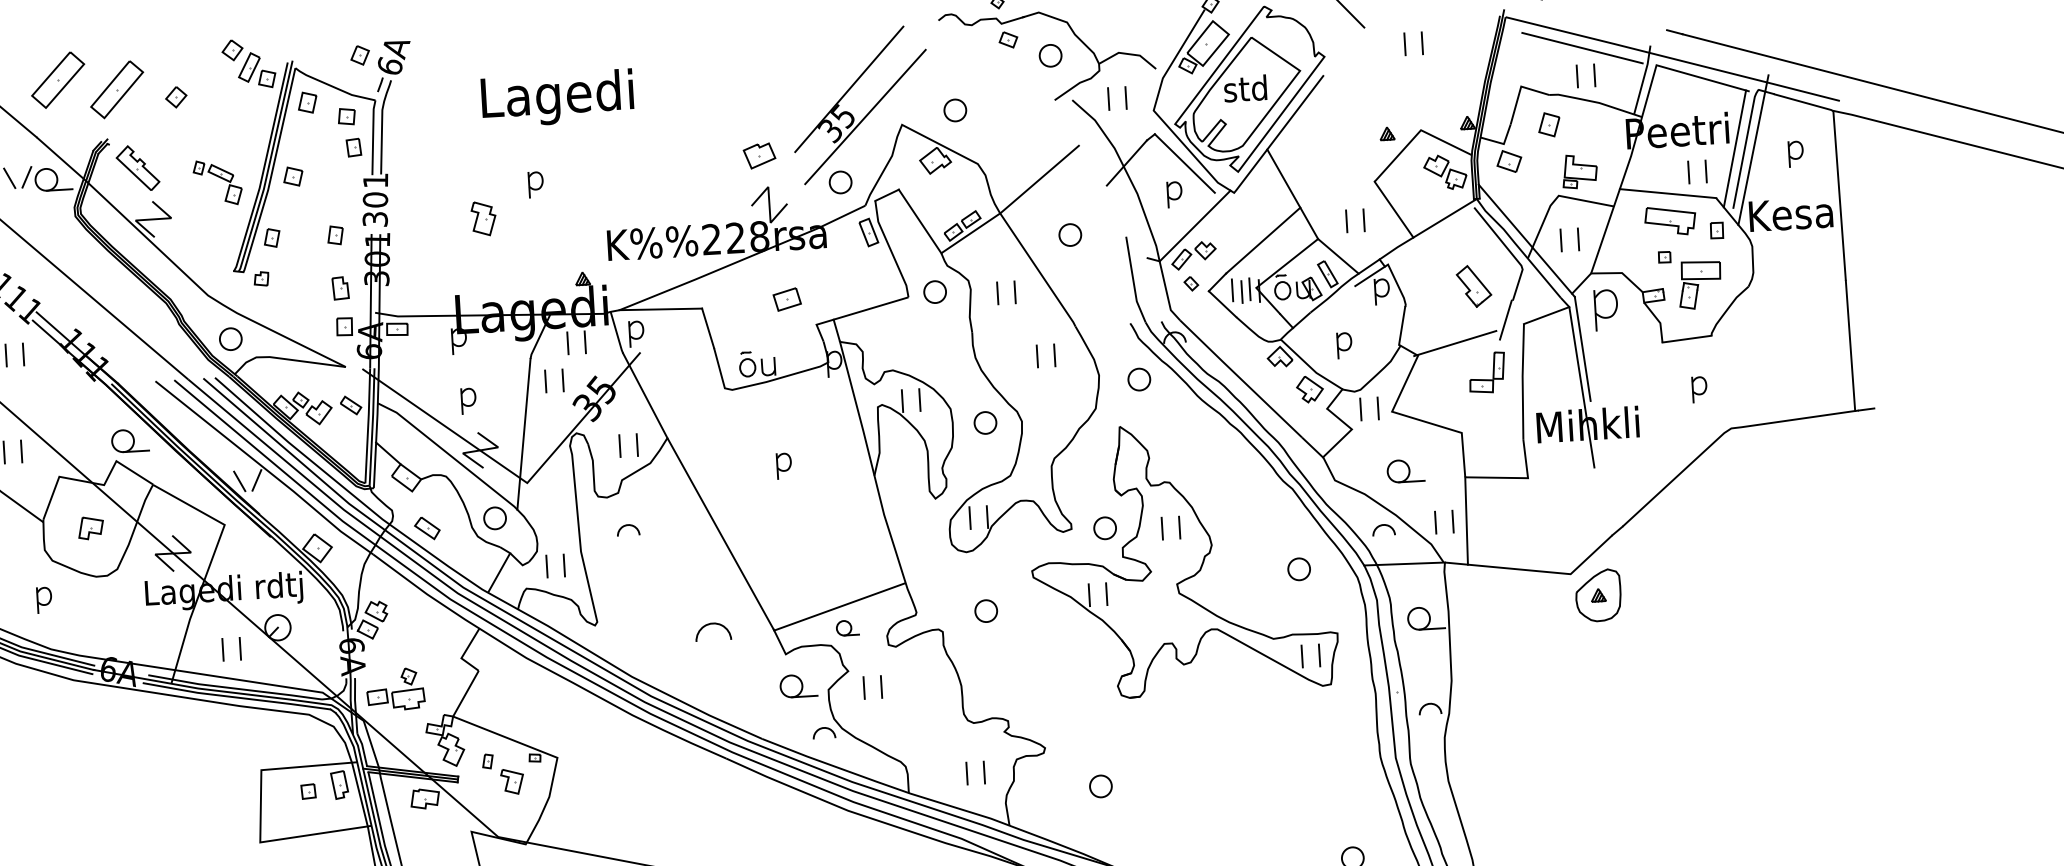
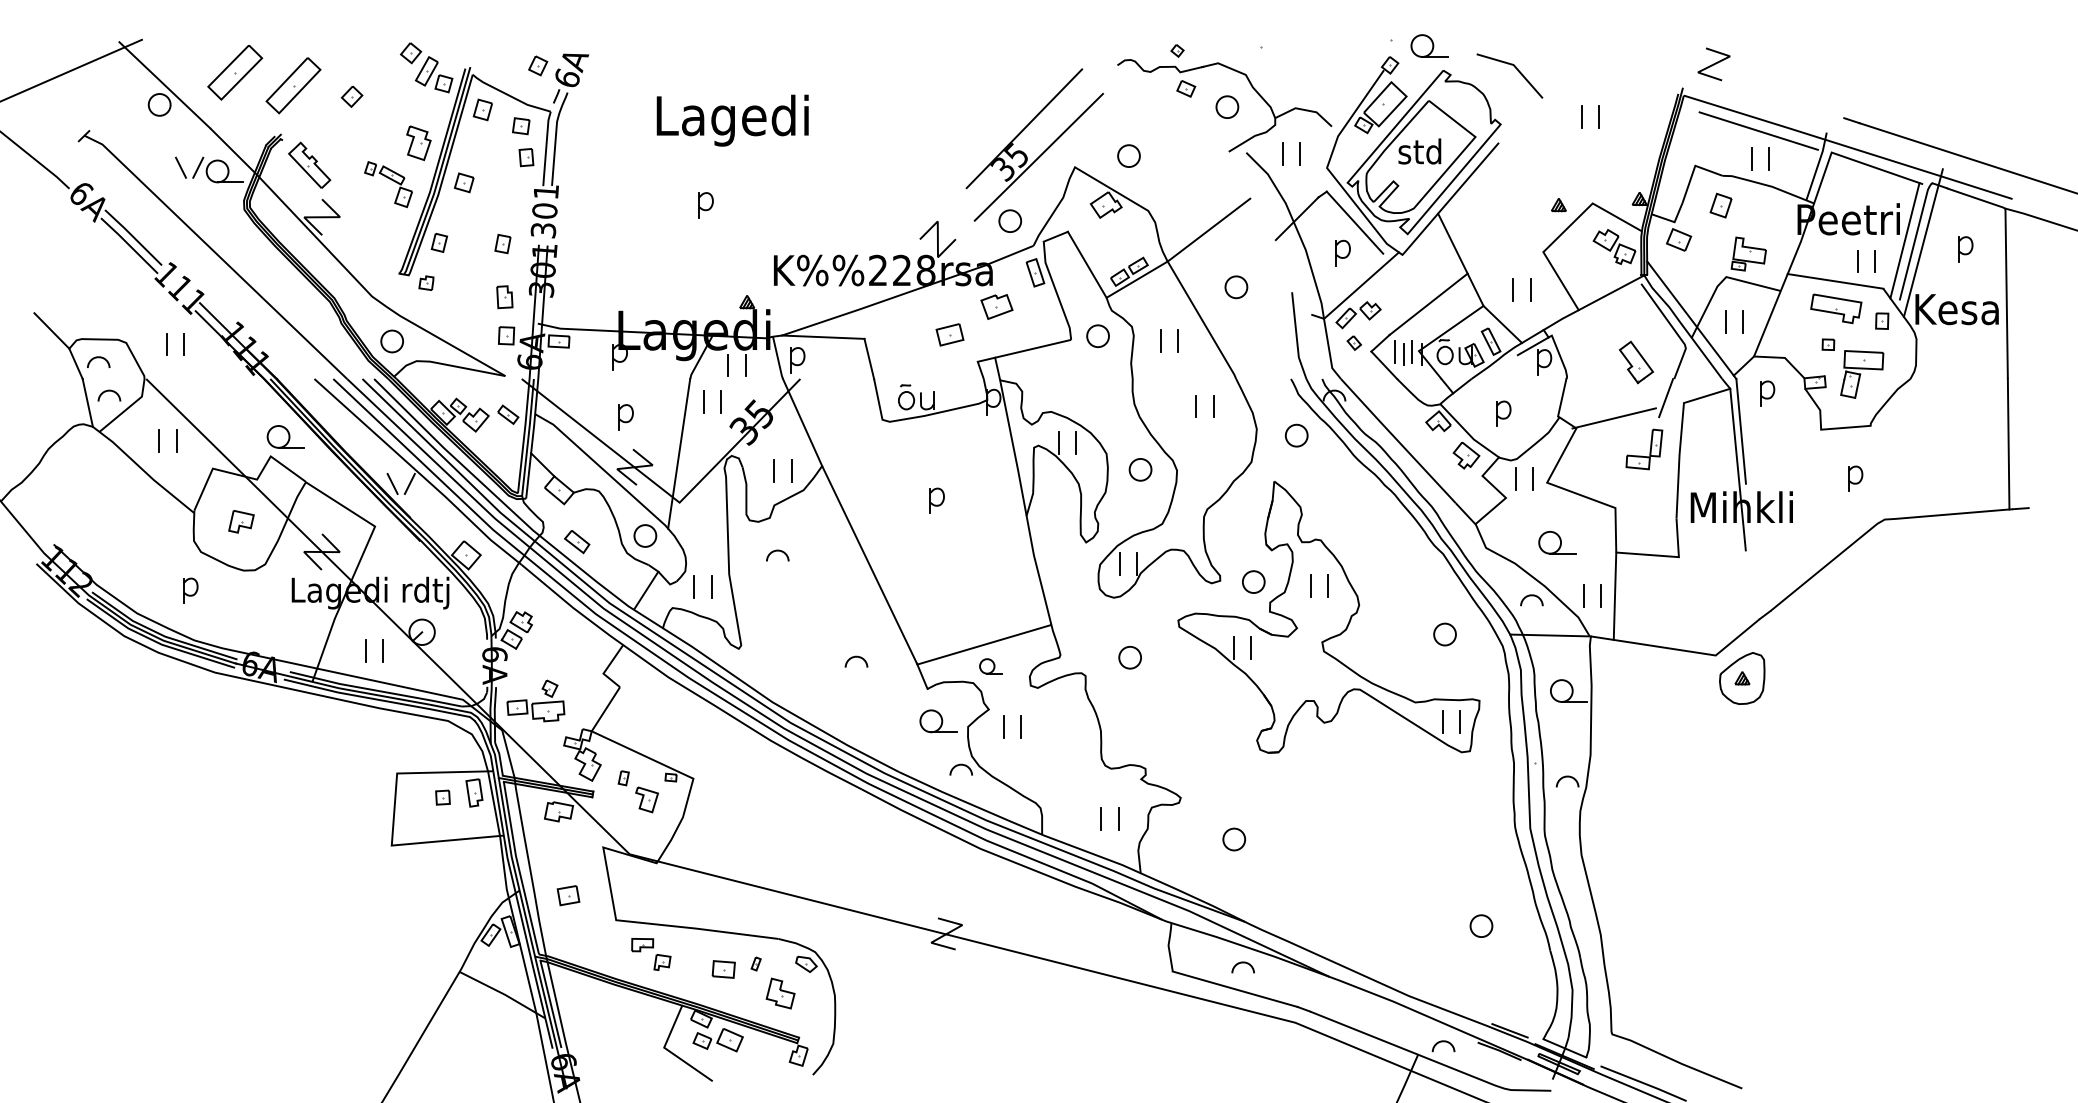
part: (759, 155) -> (996, 306), moved
part: (483, 219) -> (418, 143), moved
part: (1606, 309) -> (1767, 393), size x0.62
part: (713, 631) -> (856, 661), size x0.62

